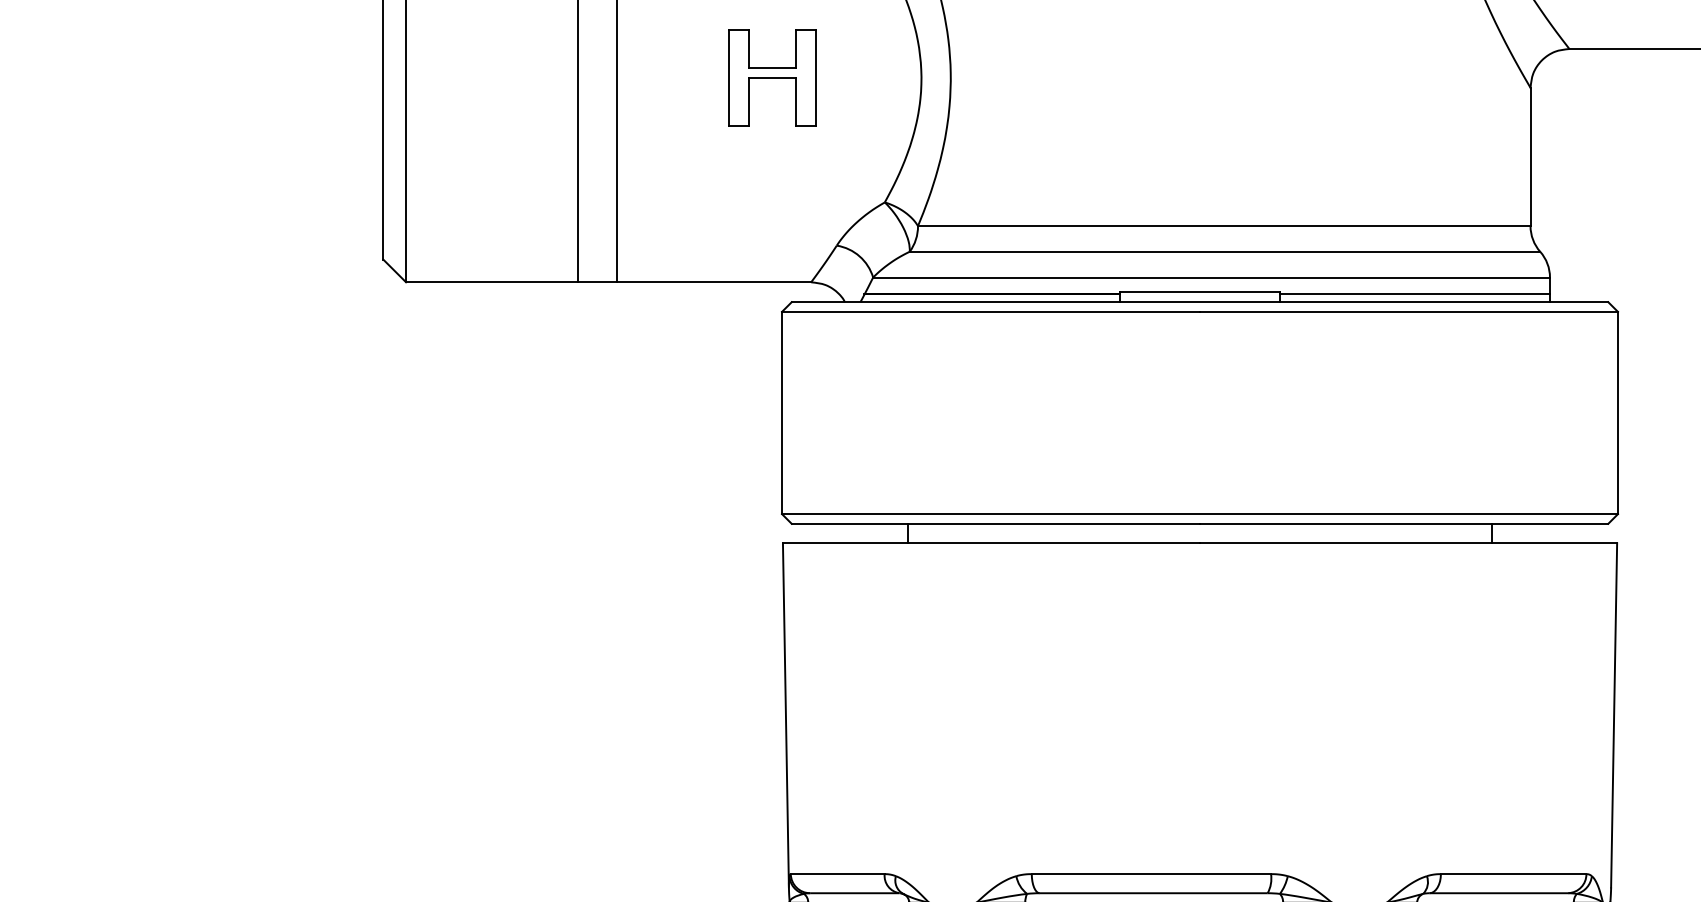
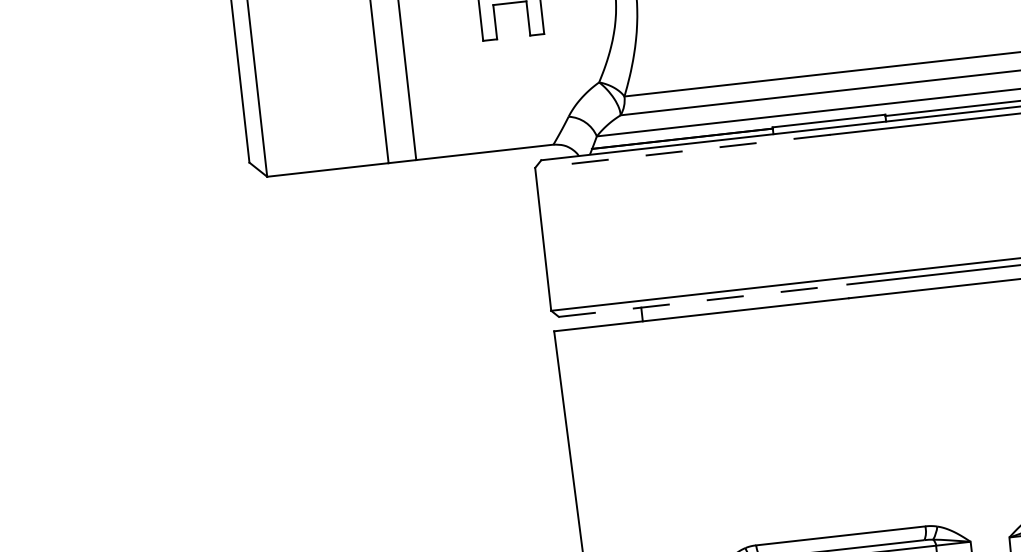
line: (990, 311) -> (682, 151), solid -> dashed
line: (996, 523) -> (703, 300), solid -> dashed

